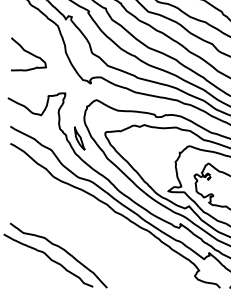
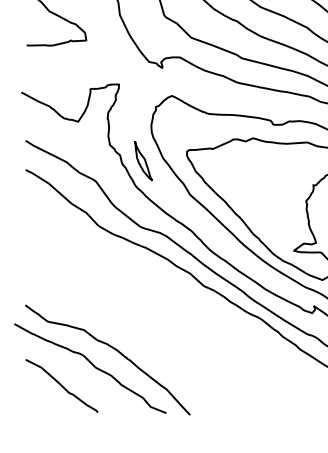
curve: (31, 270) -> (61, 385), added

